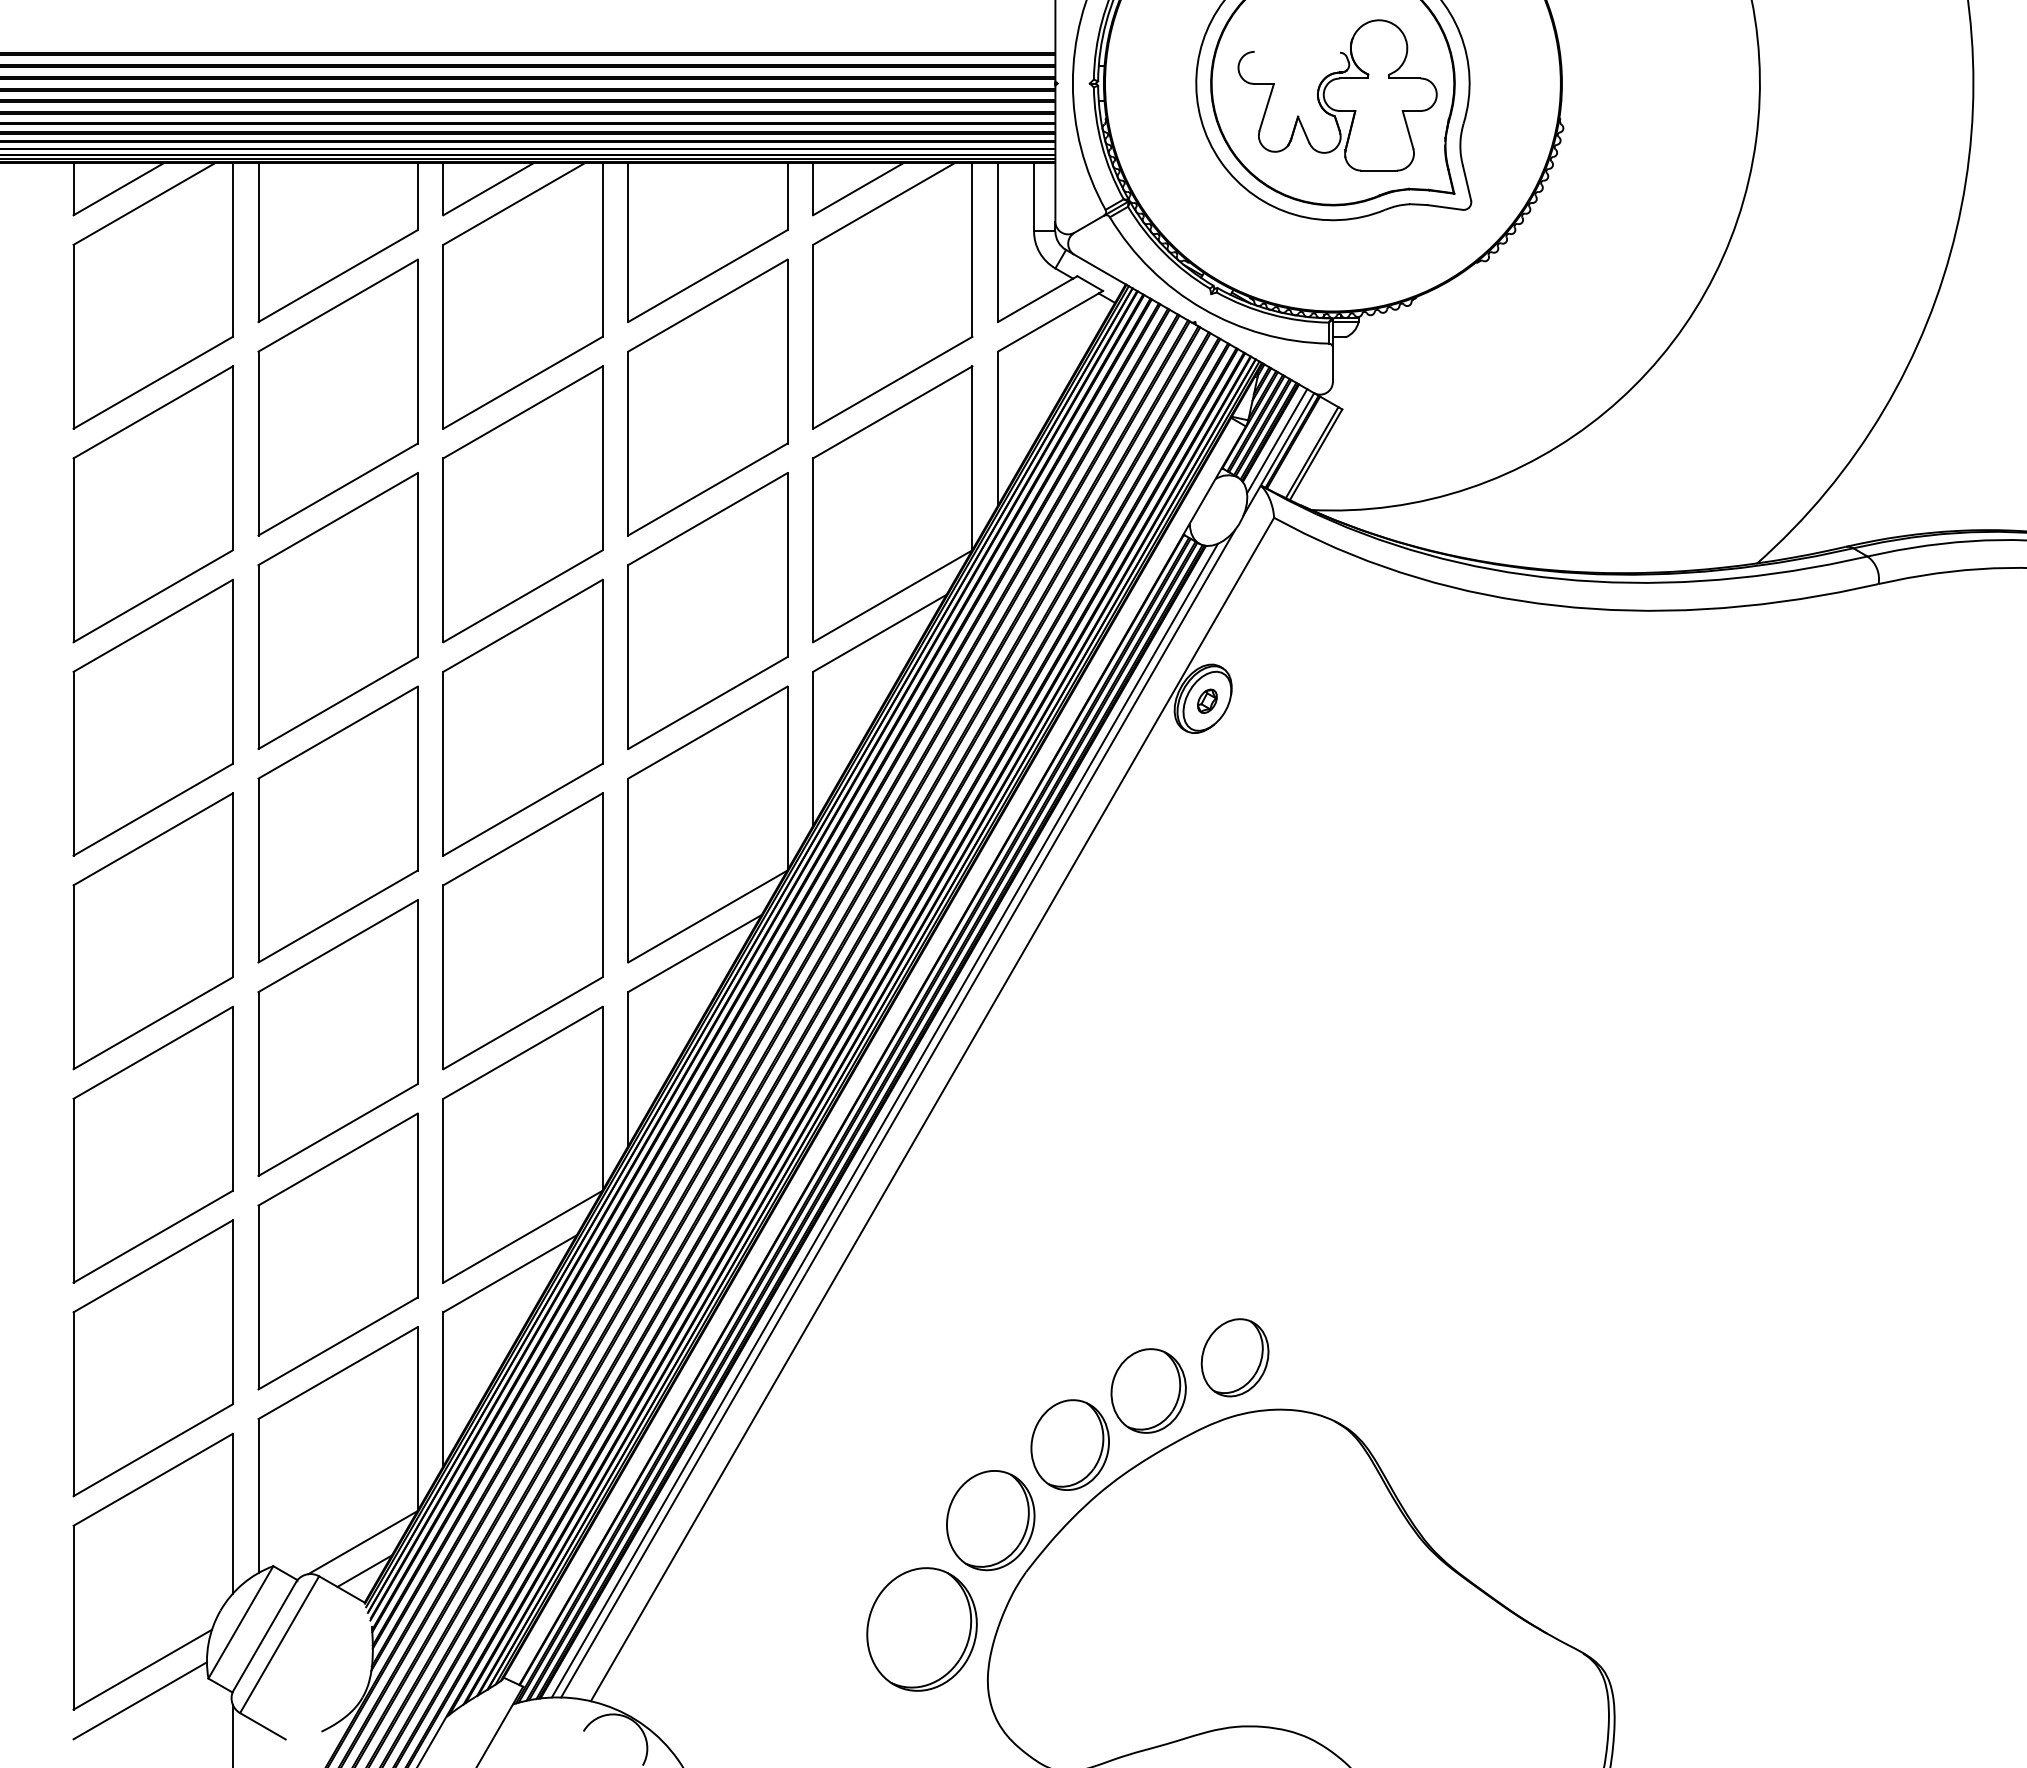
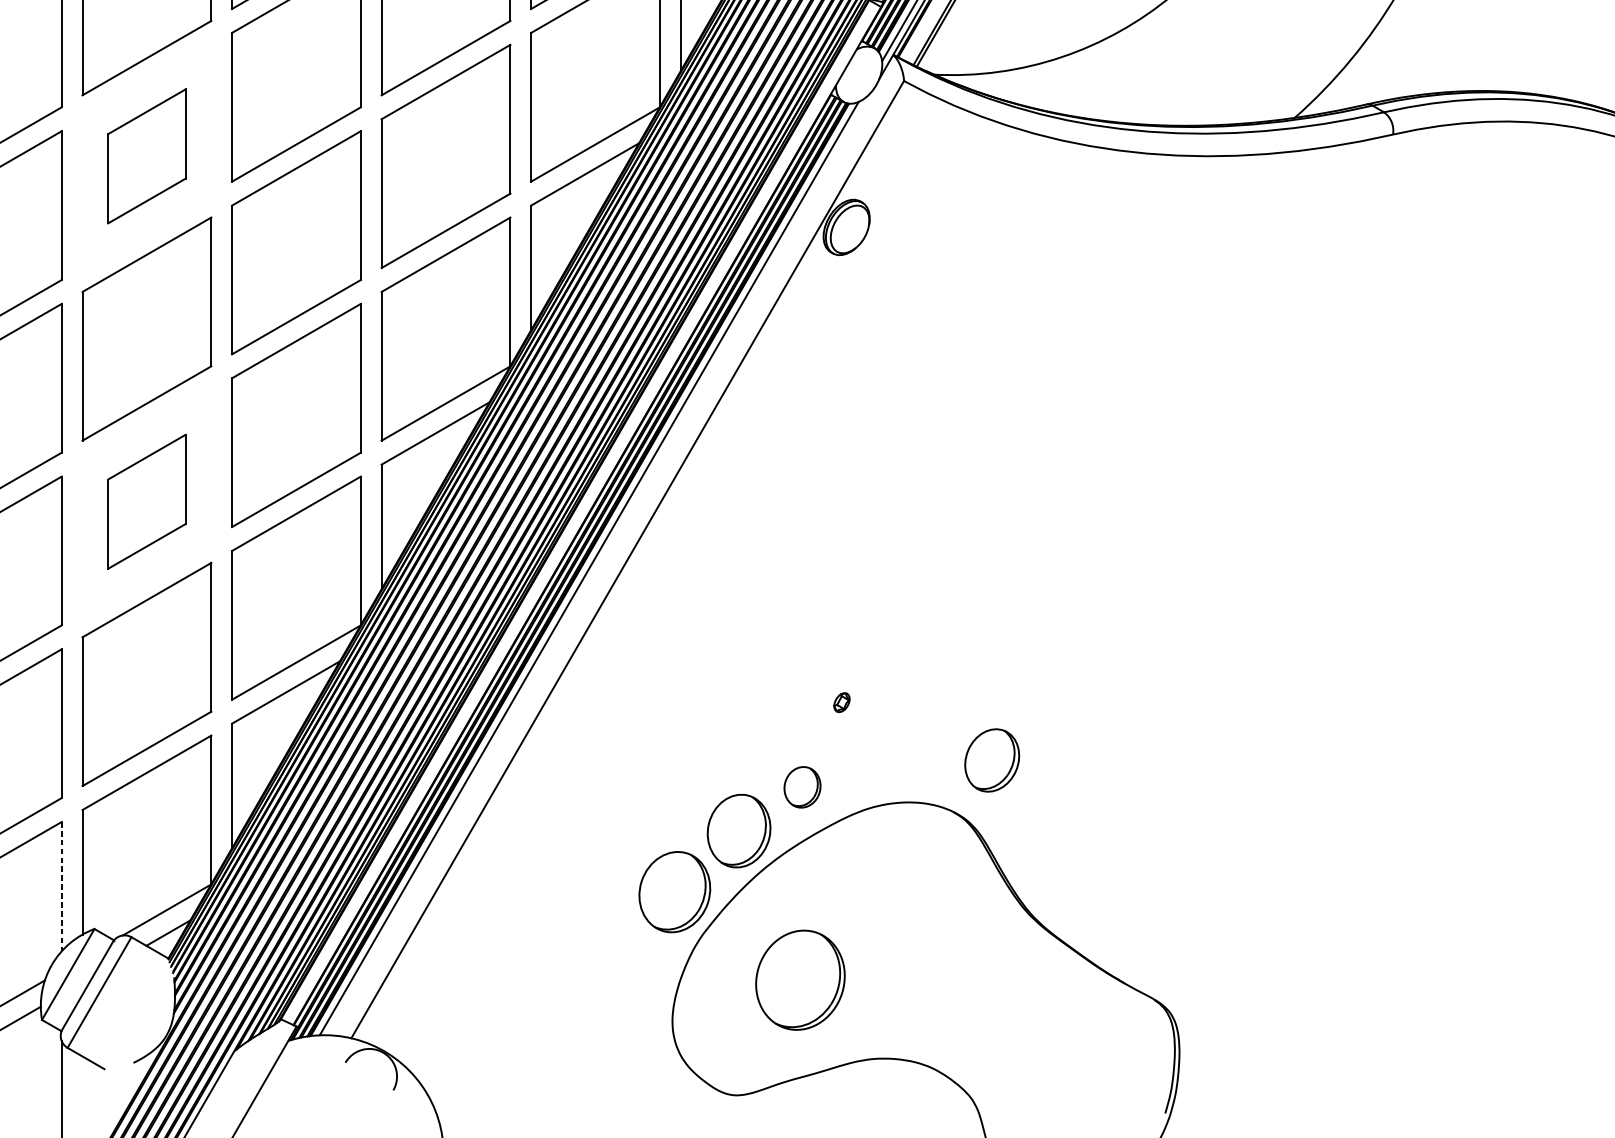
part: (337, 610) -> (146, 155), size x0.6
part: (1207, 700) -> (842, 701), moved
part: (337, 1037) -> (146, 501), size x0.6
line: (898, 1113) -> (600, 562), removed
part: (1234, 1357) -> (991, 760), moved
part: (1148, 1390) -> (802, 786), size x0.6
line: (232, 1513) -> (61, 886), solid -> dashed
part: (921, 1629) -> (800, 980), moved

